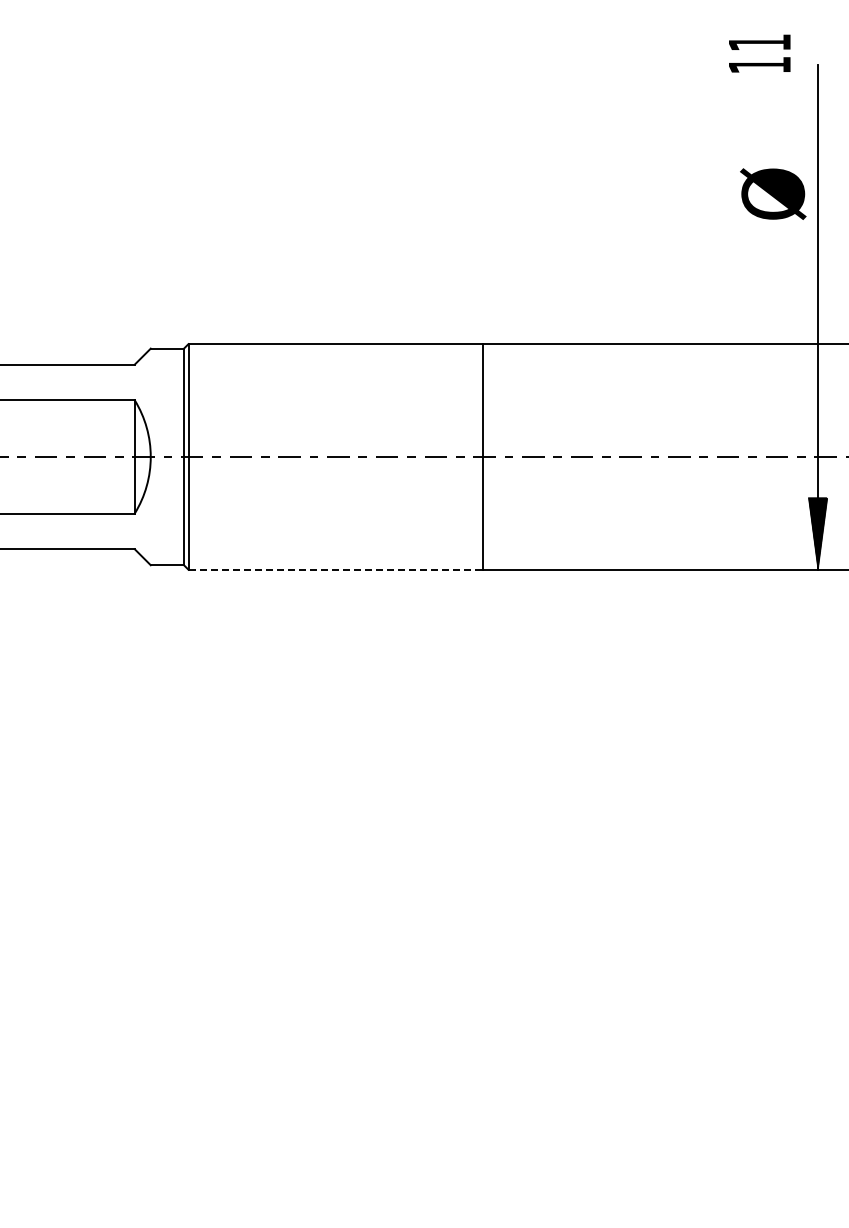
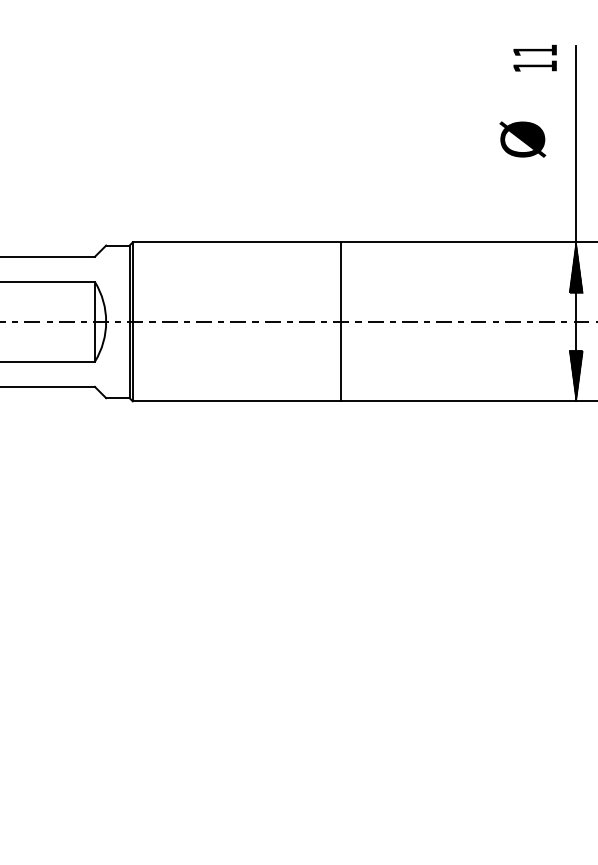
text: (759, 53) -> (534, 58), moved
text: (773, 193) -> (522, 139), moved
hatch: (817, 379) -> (575, 267), added
line: (336, 569) -> (237, 401), dashed -> solid

